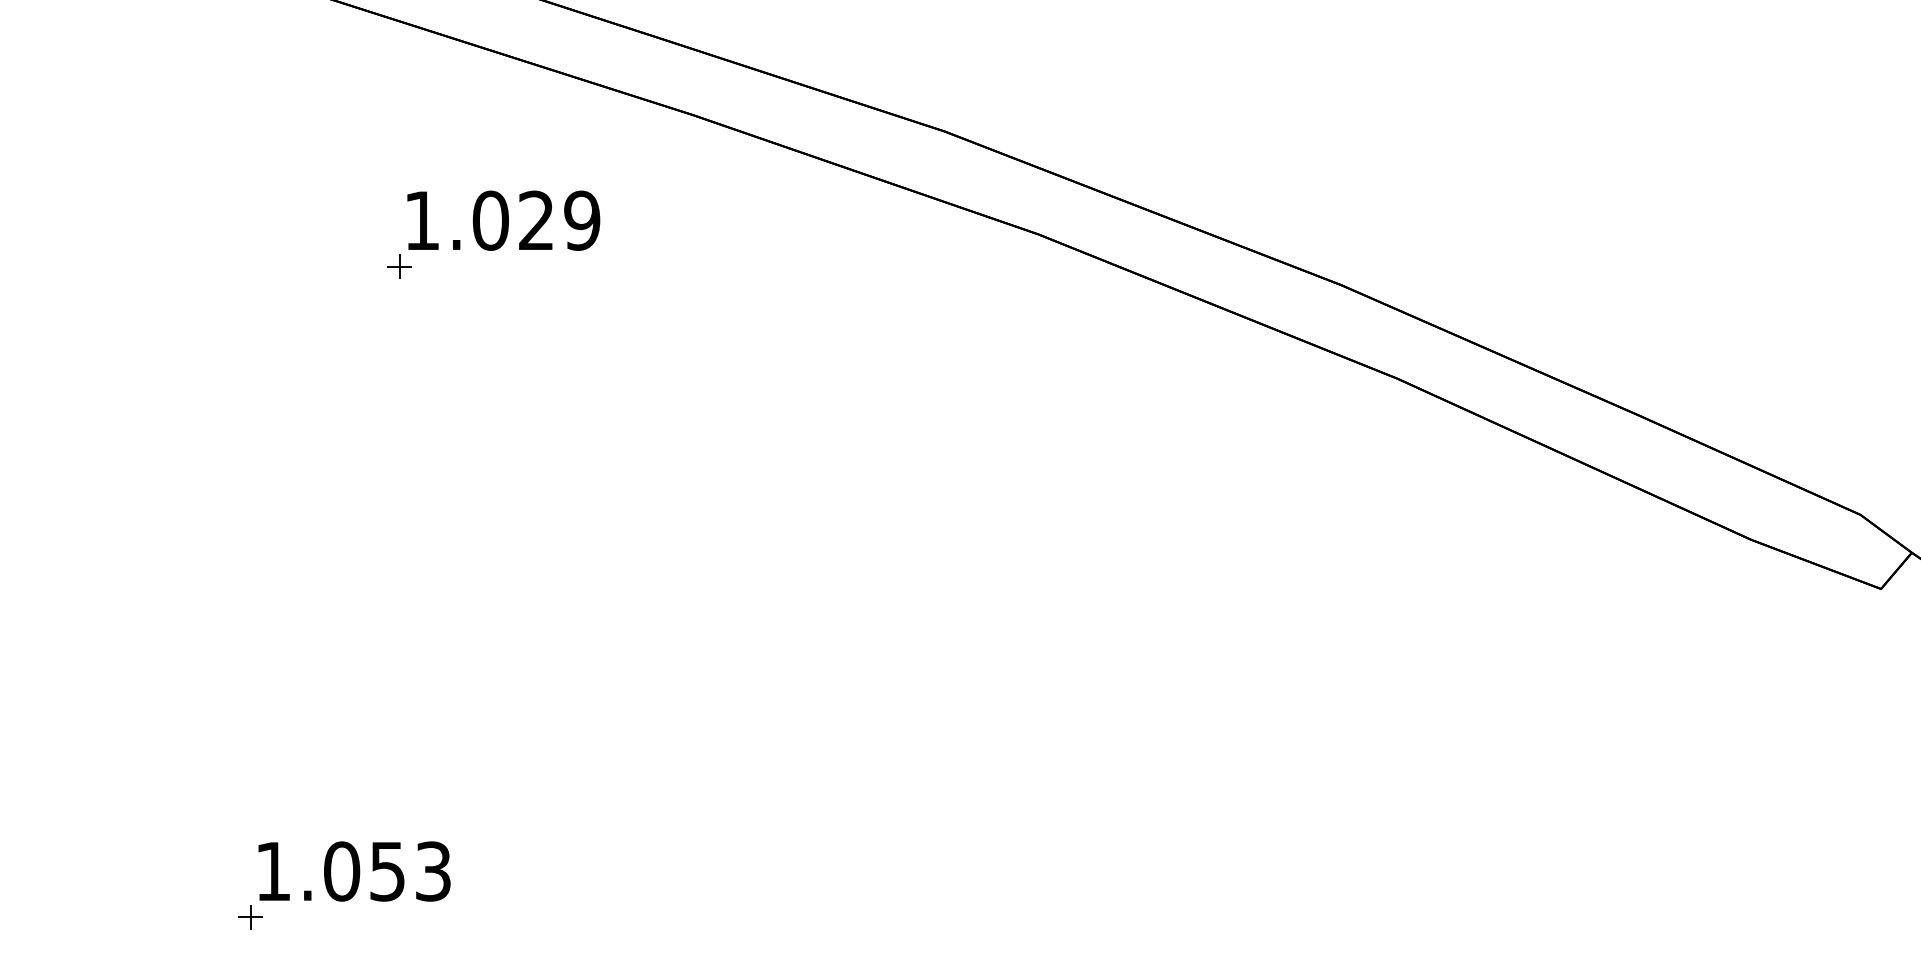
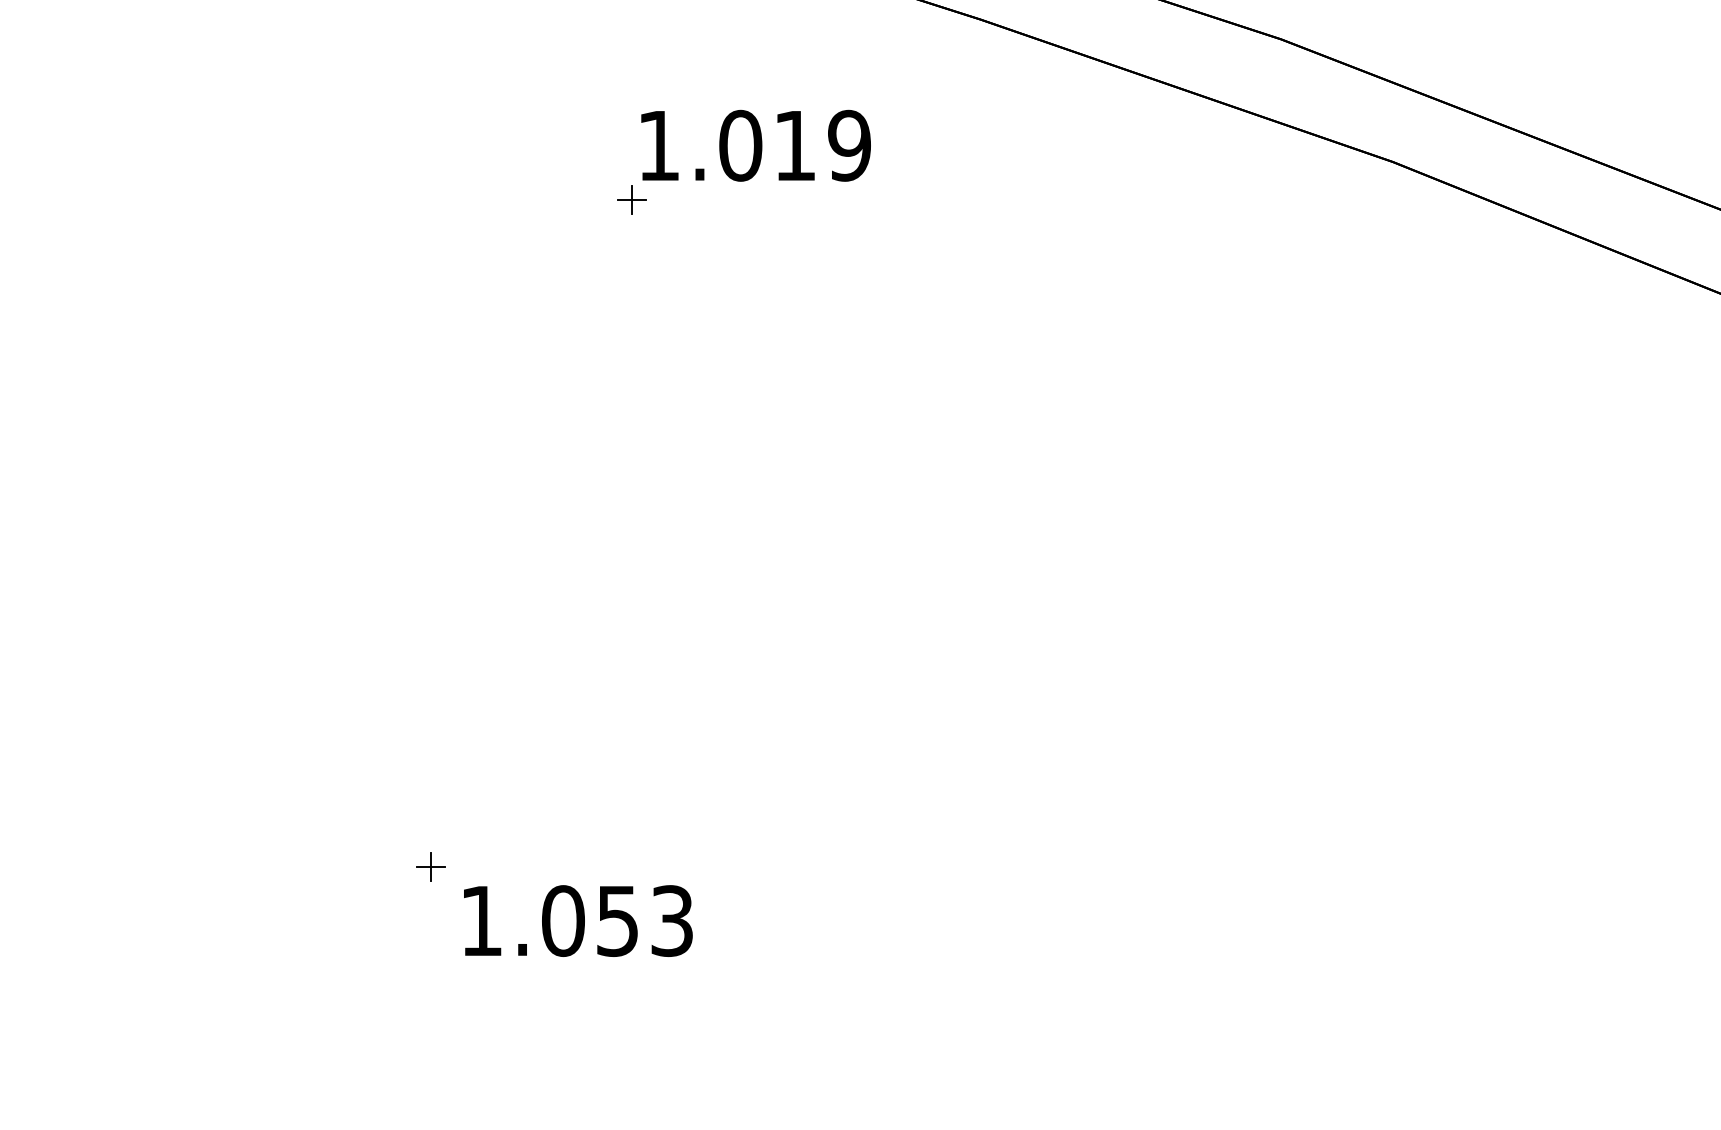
text: (535, 219) -> (793, 144), 1.029 -> 1.019
part: (250, 917) -> (430, 867), moved

